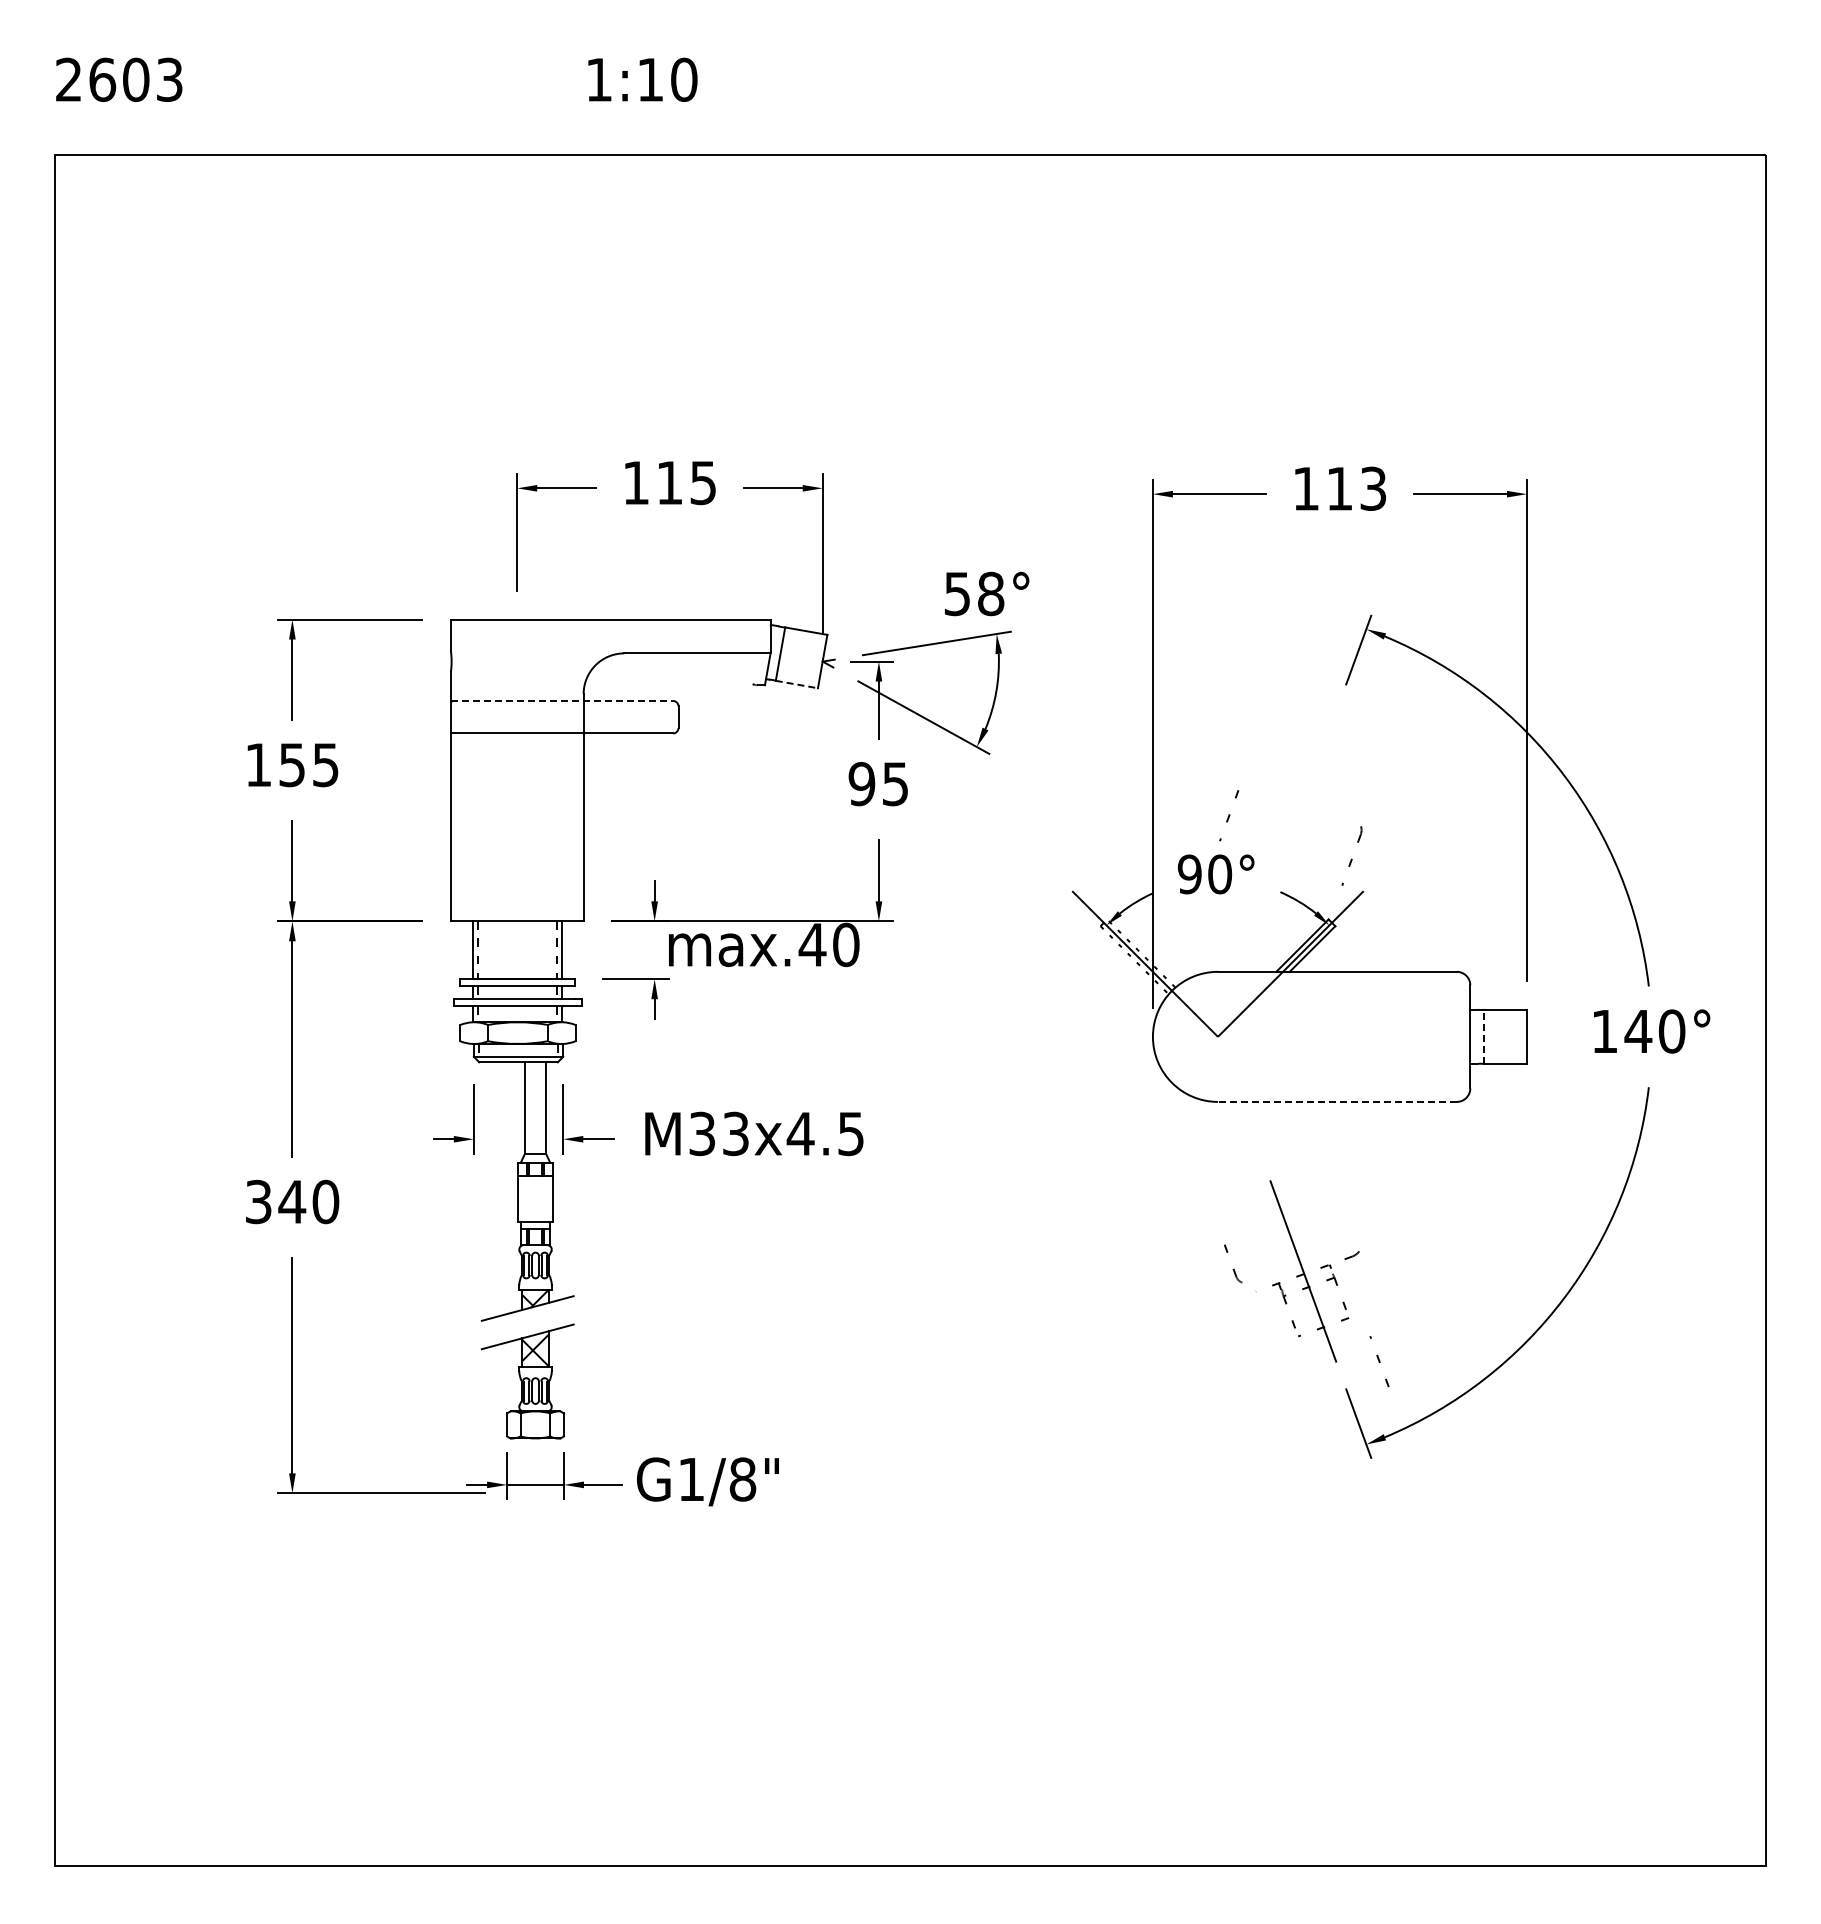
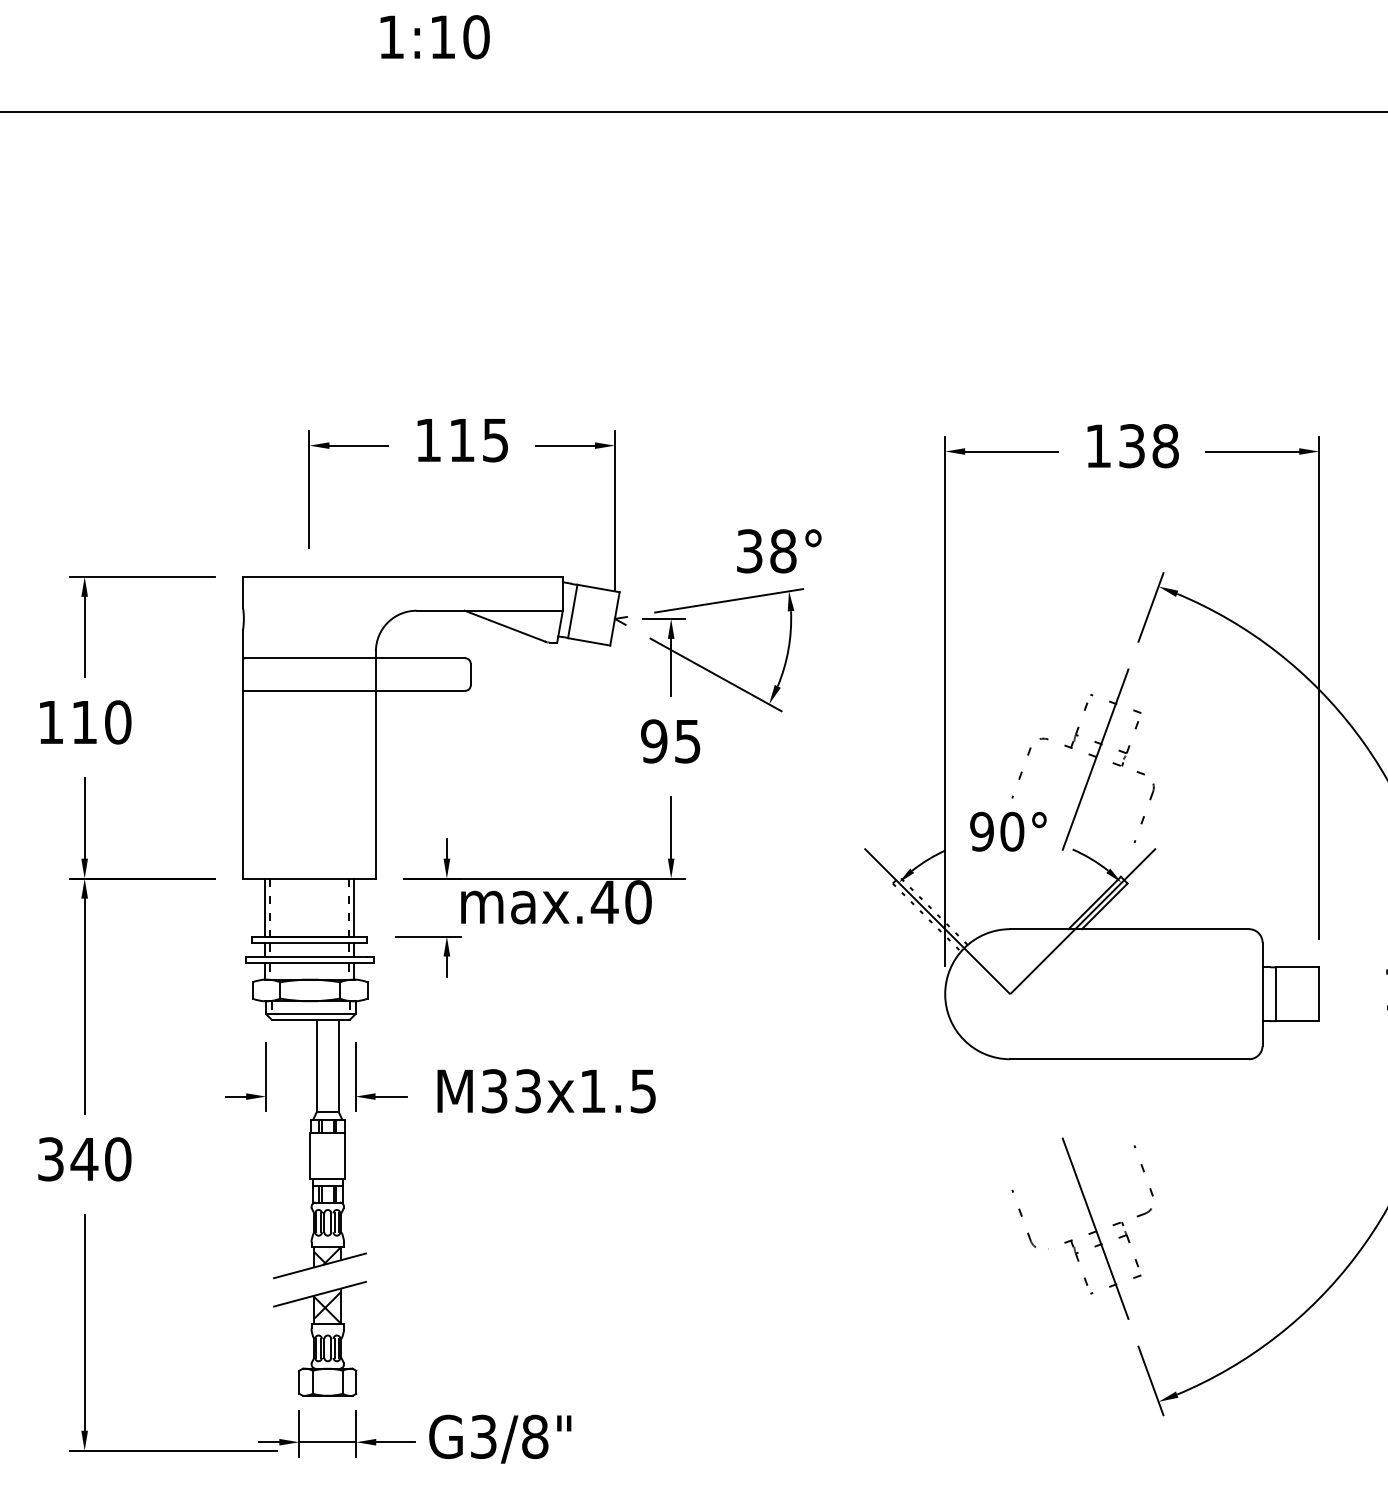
text: (1356, 488) -> (1148, 445), 113 -> 138
text: (957, 593) -> (749, 550), 58° -> 38°
line: (712, 668) -> (504, 625), added
line: (797, 684) -> (589, 641), dashed -> solid
line: (562, 700) -> (354, 657), dashed -> solid
text: (309, 765) -> (101, 722), 155 -> 110
part: (1299, 802) -> (1091, 759), added
line: (1484, 1036) -> (1276, 993), dashed -> solid
line: (1336, 1101) -> (1128, 1058), dashed -> solid
text: (800, 1133) -> (592, 1090), M33x4.5 -> M33x1.5
part: (1231, 1261) -> (1023, 1218), size x1.43
line: (1379, 1361) -> (1143, 1170), moved
text: (691, 1479) -> (483, 1436), G1/8" -> G3/8"

